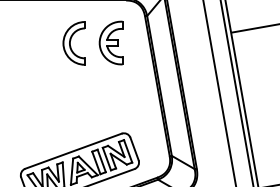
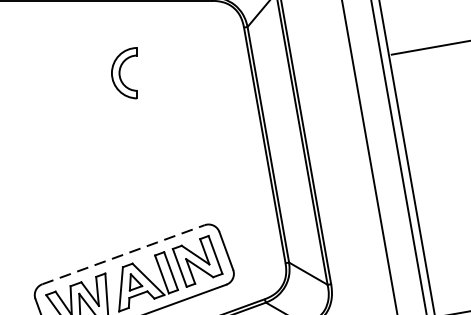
part: (110, 42) -> (185, 71), removed
part: (73, 43) -> (123, 73), size x0.7
line: (73, 151) -> (123, 255), solid -> dashed

